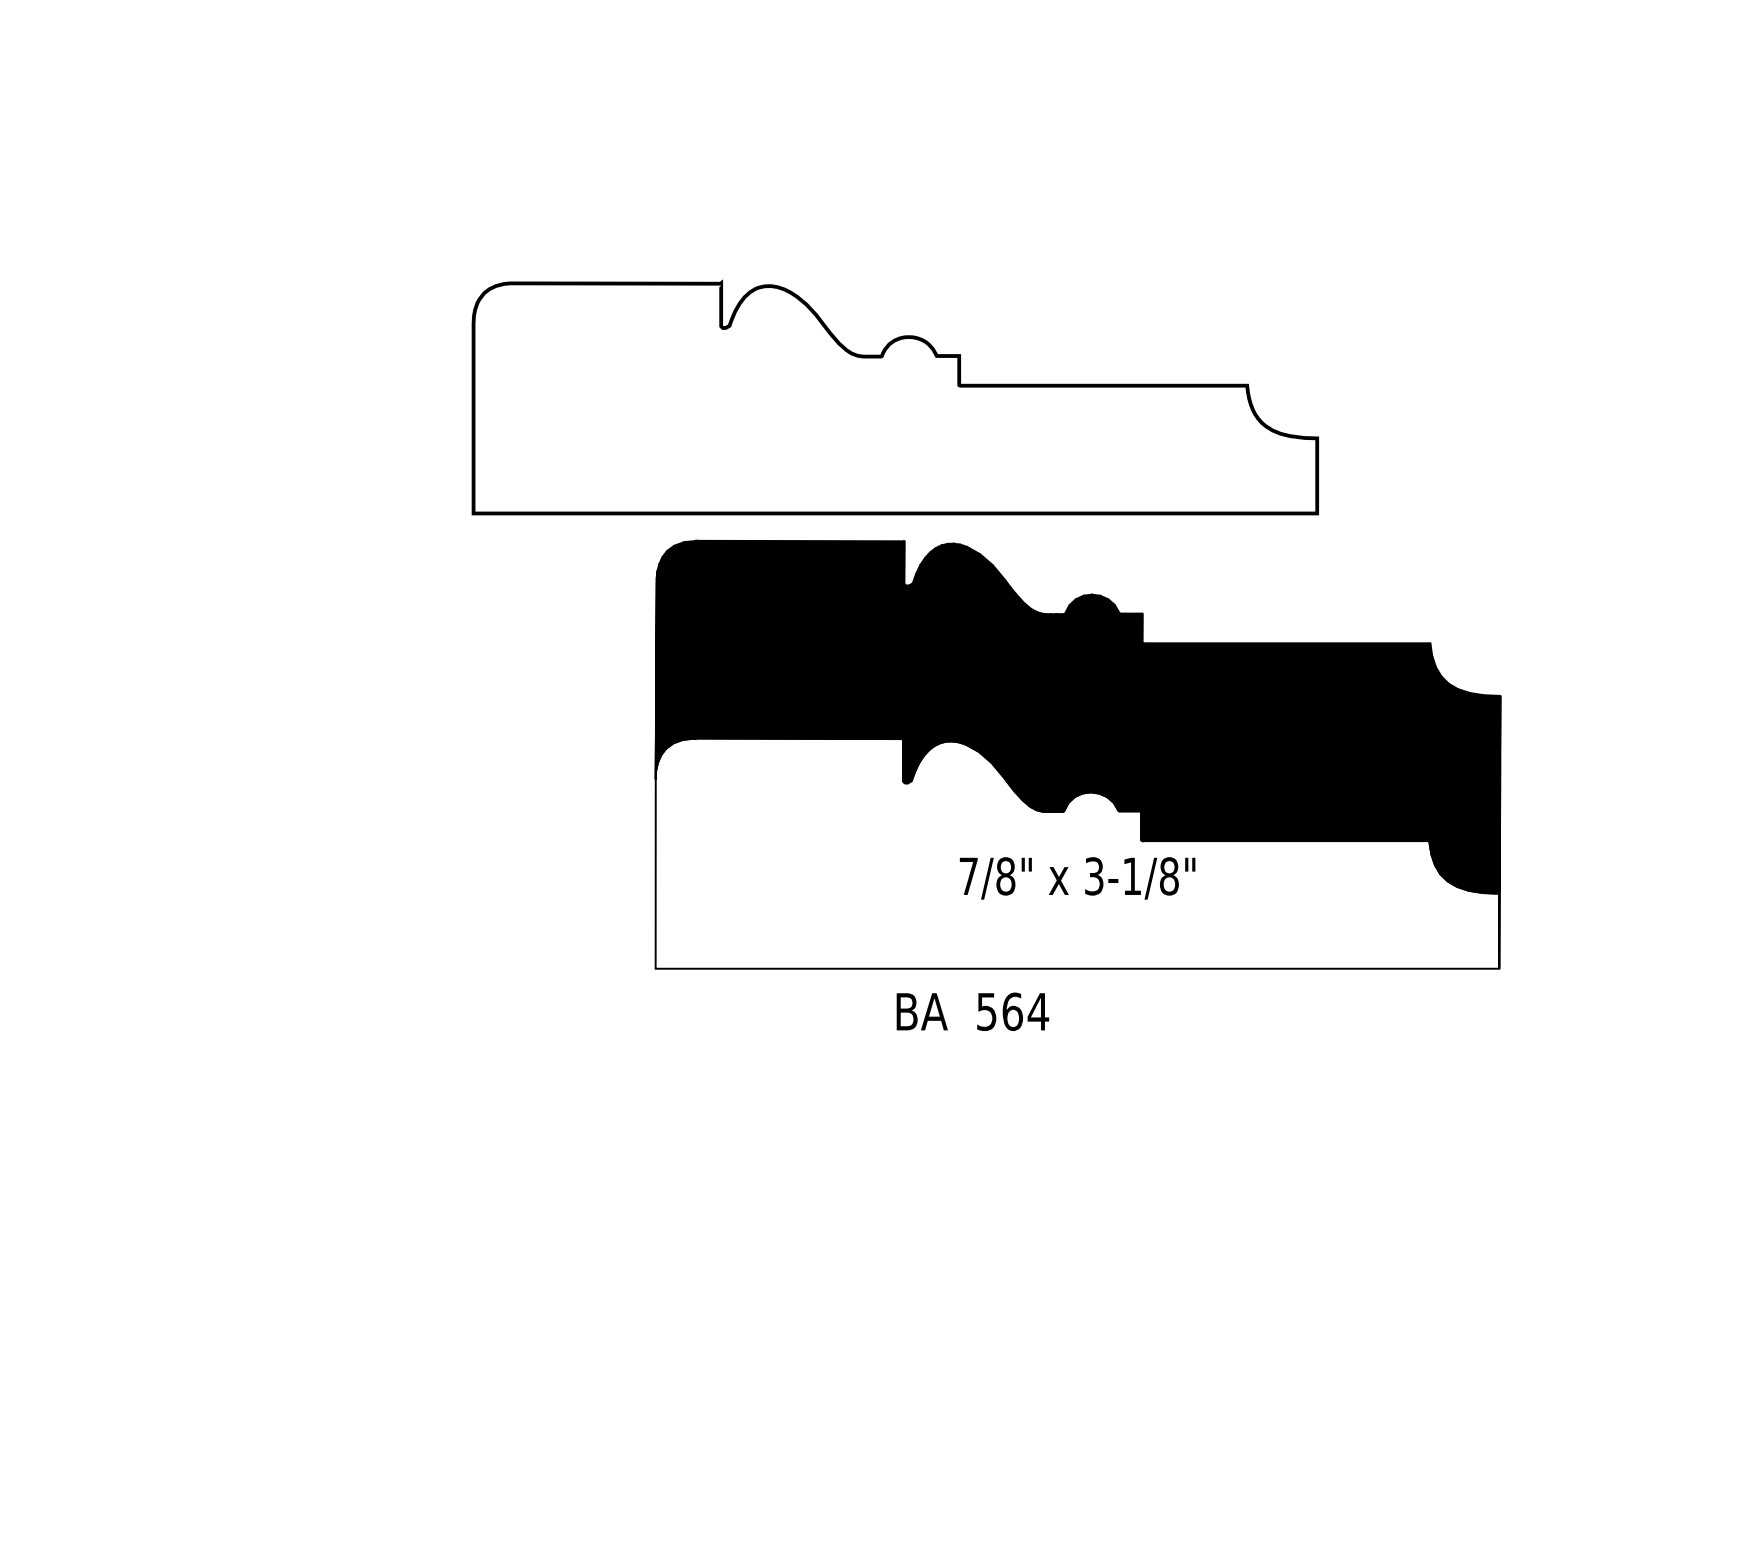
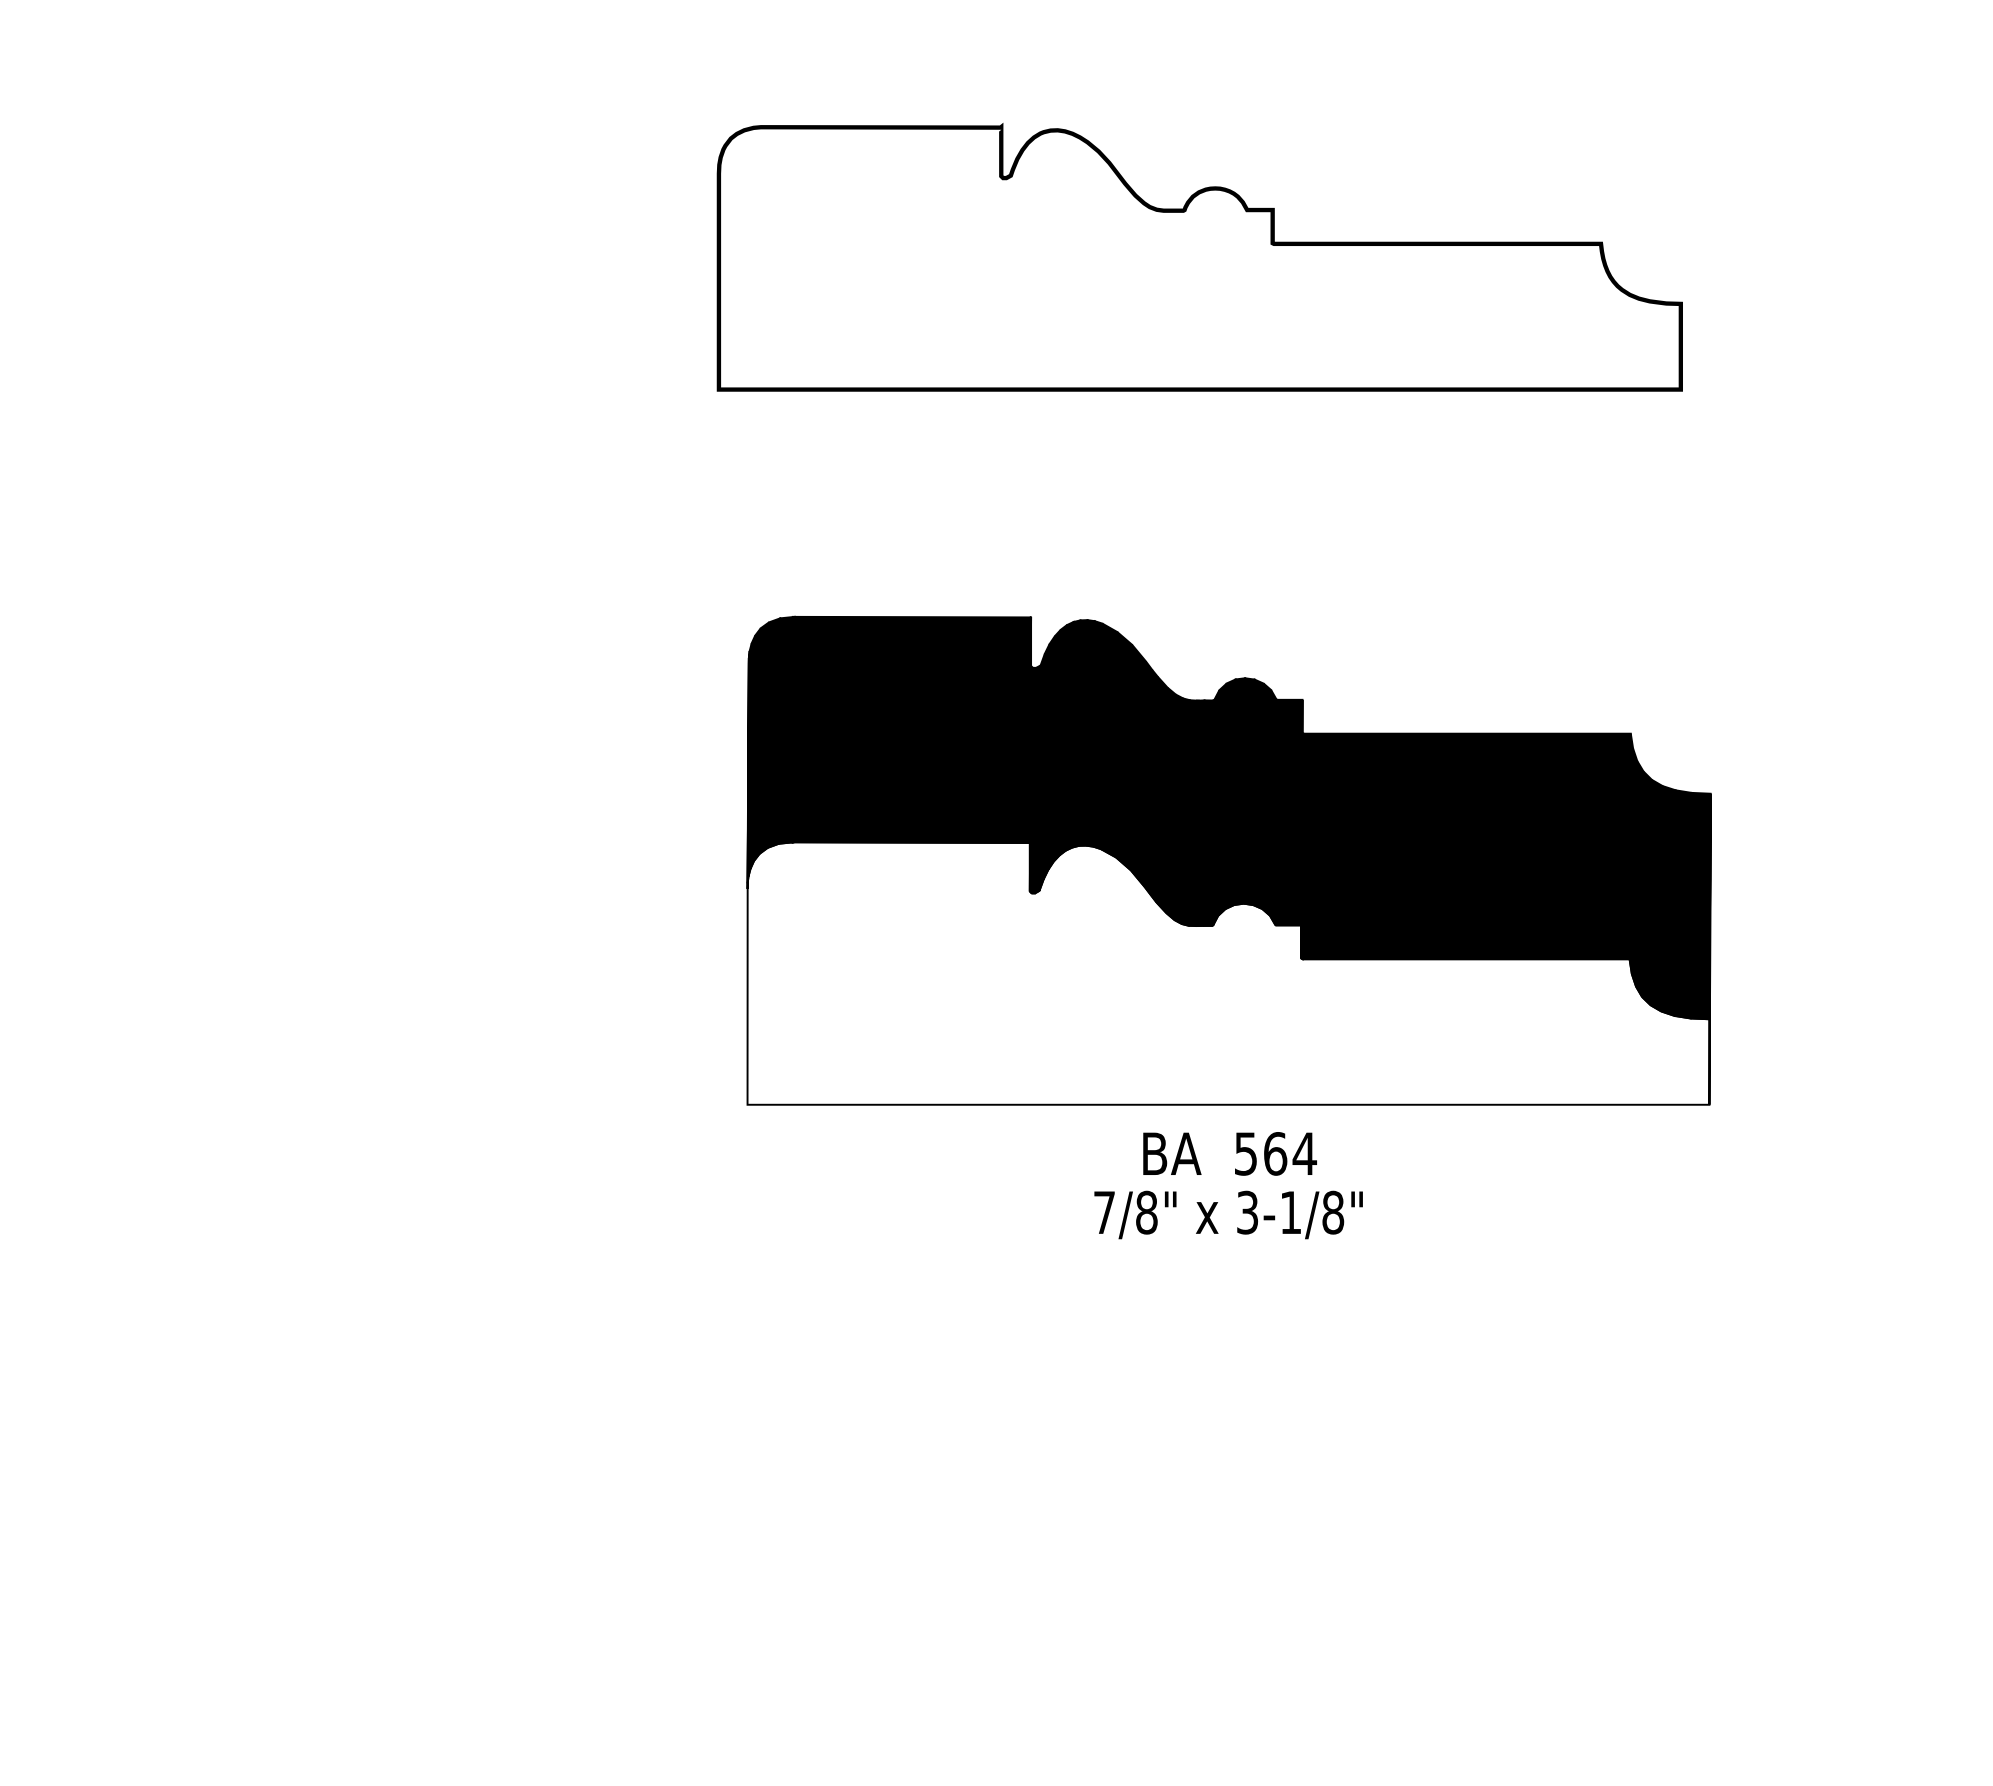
part: (894, 397) -> (1198, 257), moved
text: (1077, 878) -> (1228, 1215), moved
text: (972, 1011) -> (1229, 1153), moved

